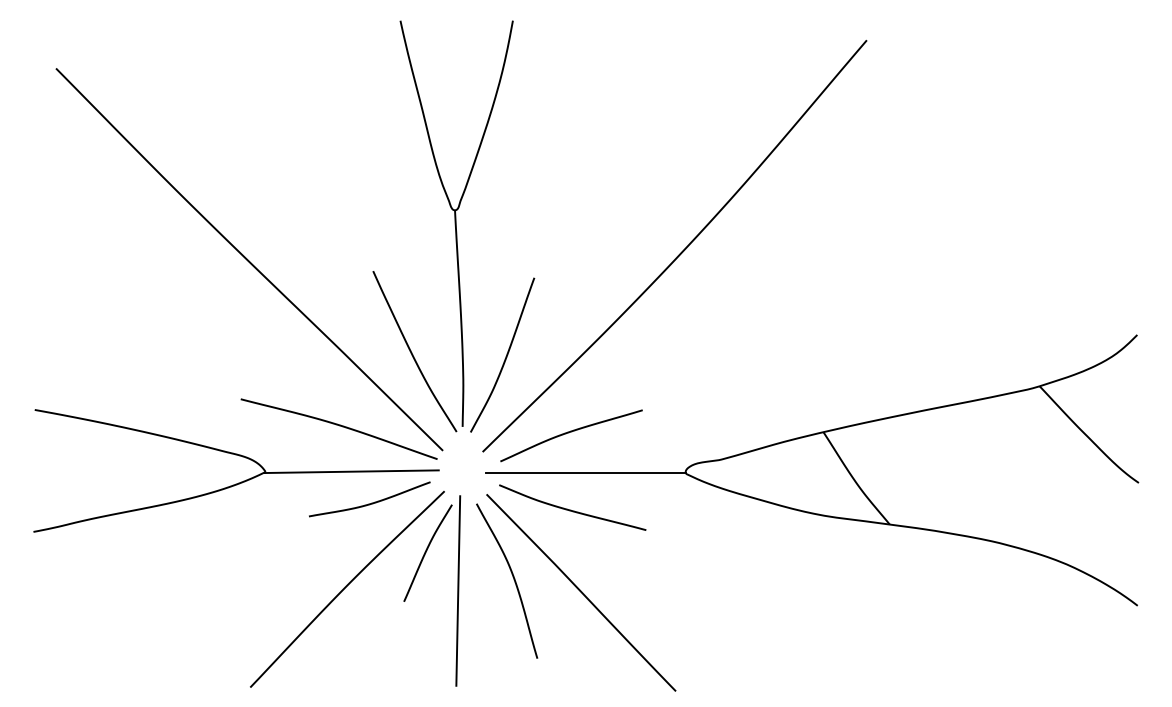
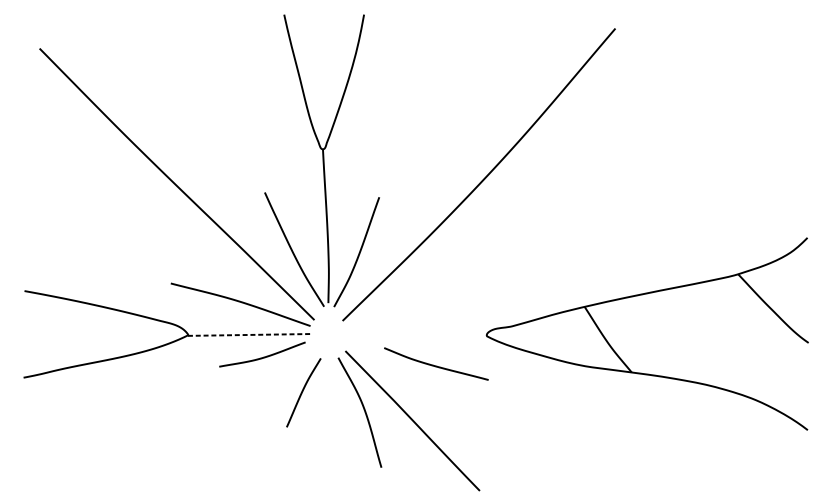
curve: (569, 433) -> (404, 307), removed
line: (351, 471) -> (249, 334), solid -> dashed
line: (585, 472) -> (415, 335), removed
curve: (571, 509) -> (435, 365), moved
curve: (346, 587) -> (245, 417), removed
line: (458, 590) -> (325, 419), removed

